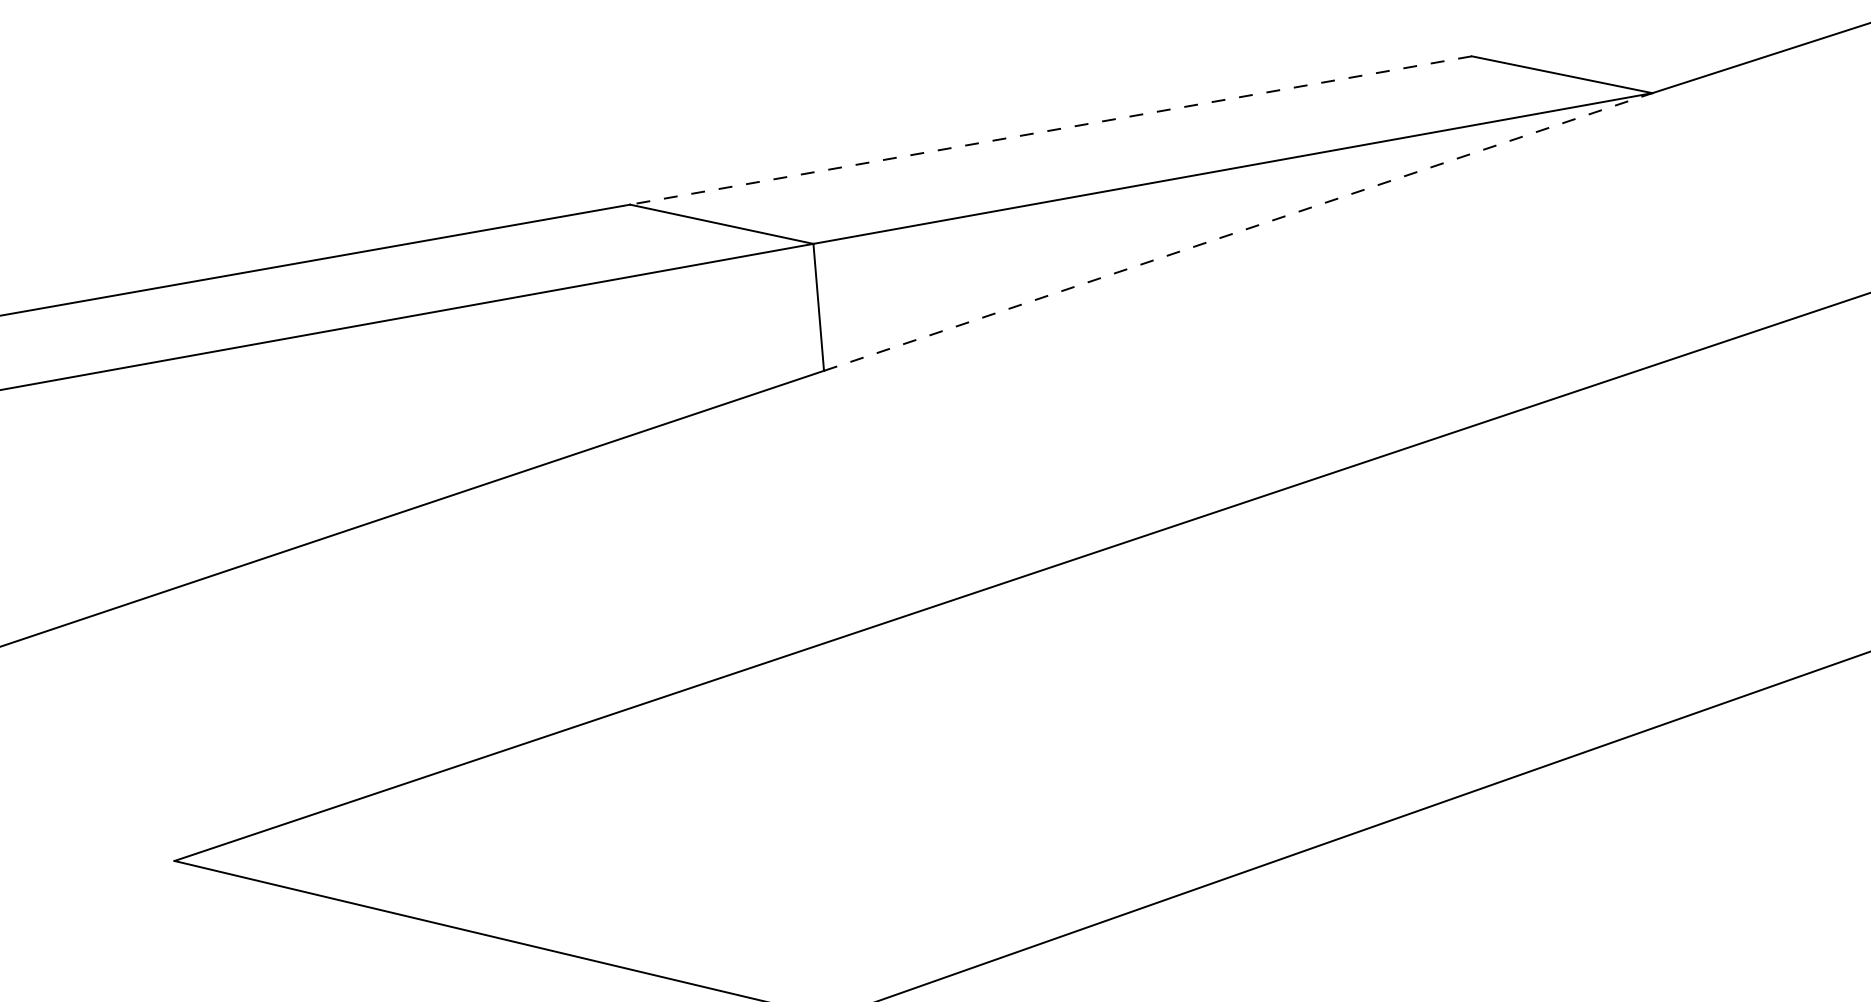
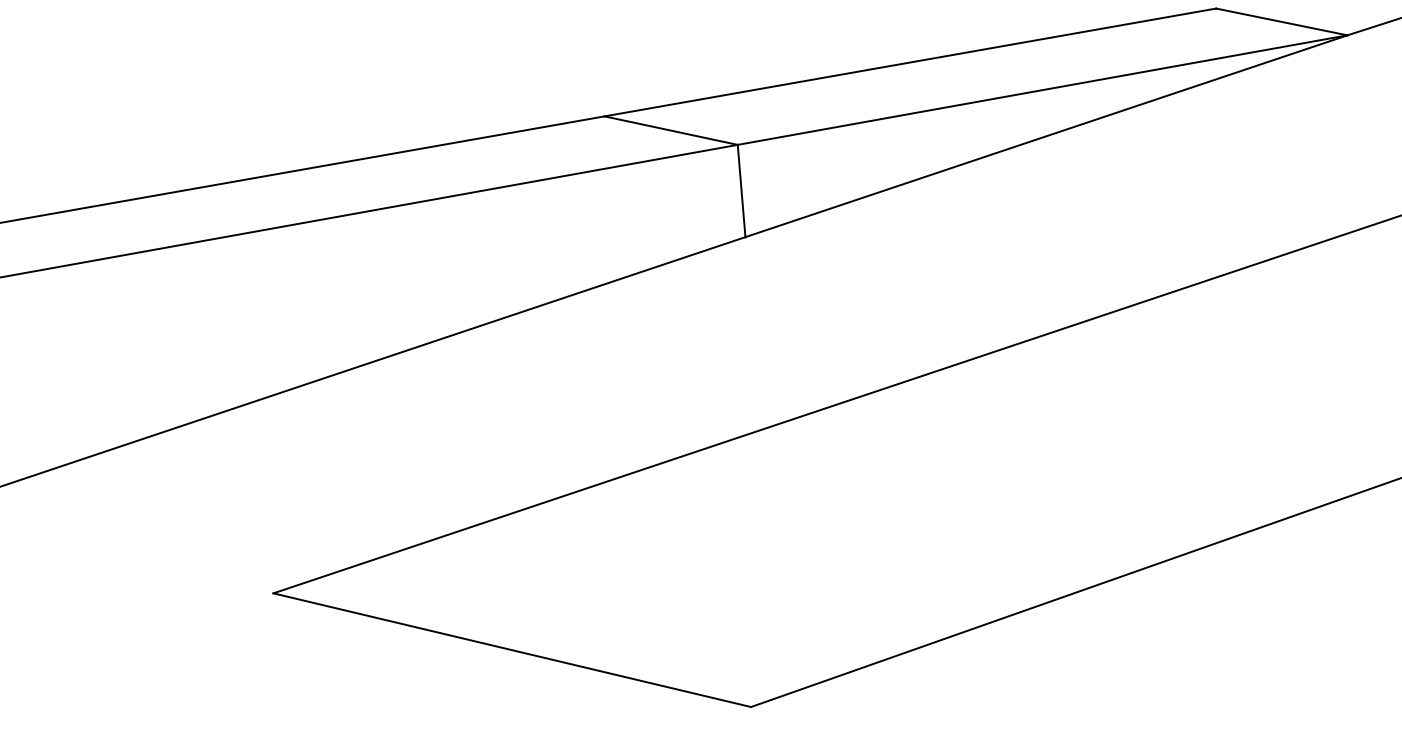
line: (1051, 130) -> (910, 62), dashed -> solid
line: (1238, 232) -> (1046, 136), dashed -> solid

